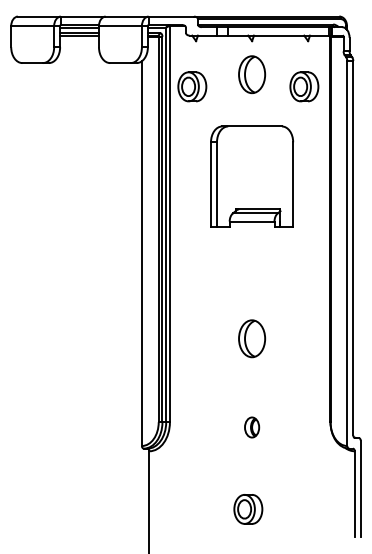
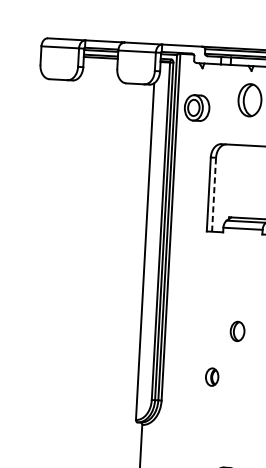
line: (216, 184) -> (213, 194), solid -> dashed
part: (252, 338) -> (237, 331), size x0.6
part: (252, 427) -> (212, 377), moved

